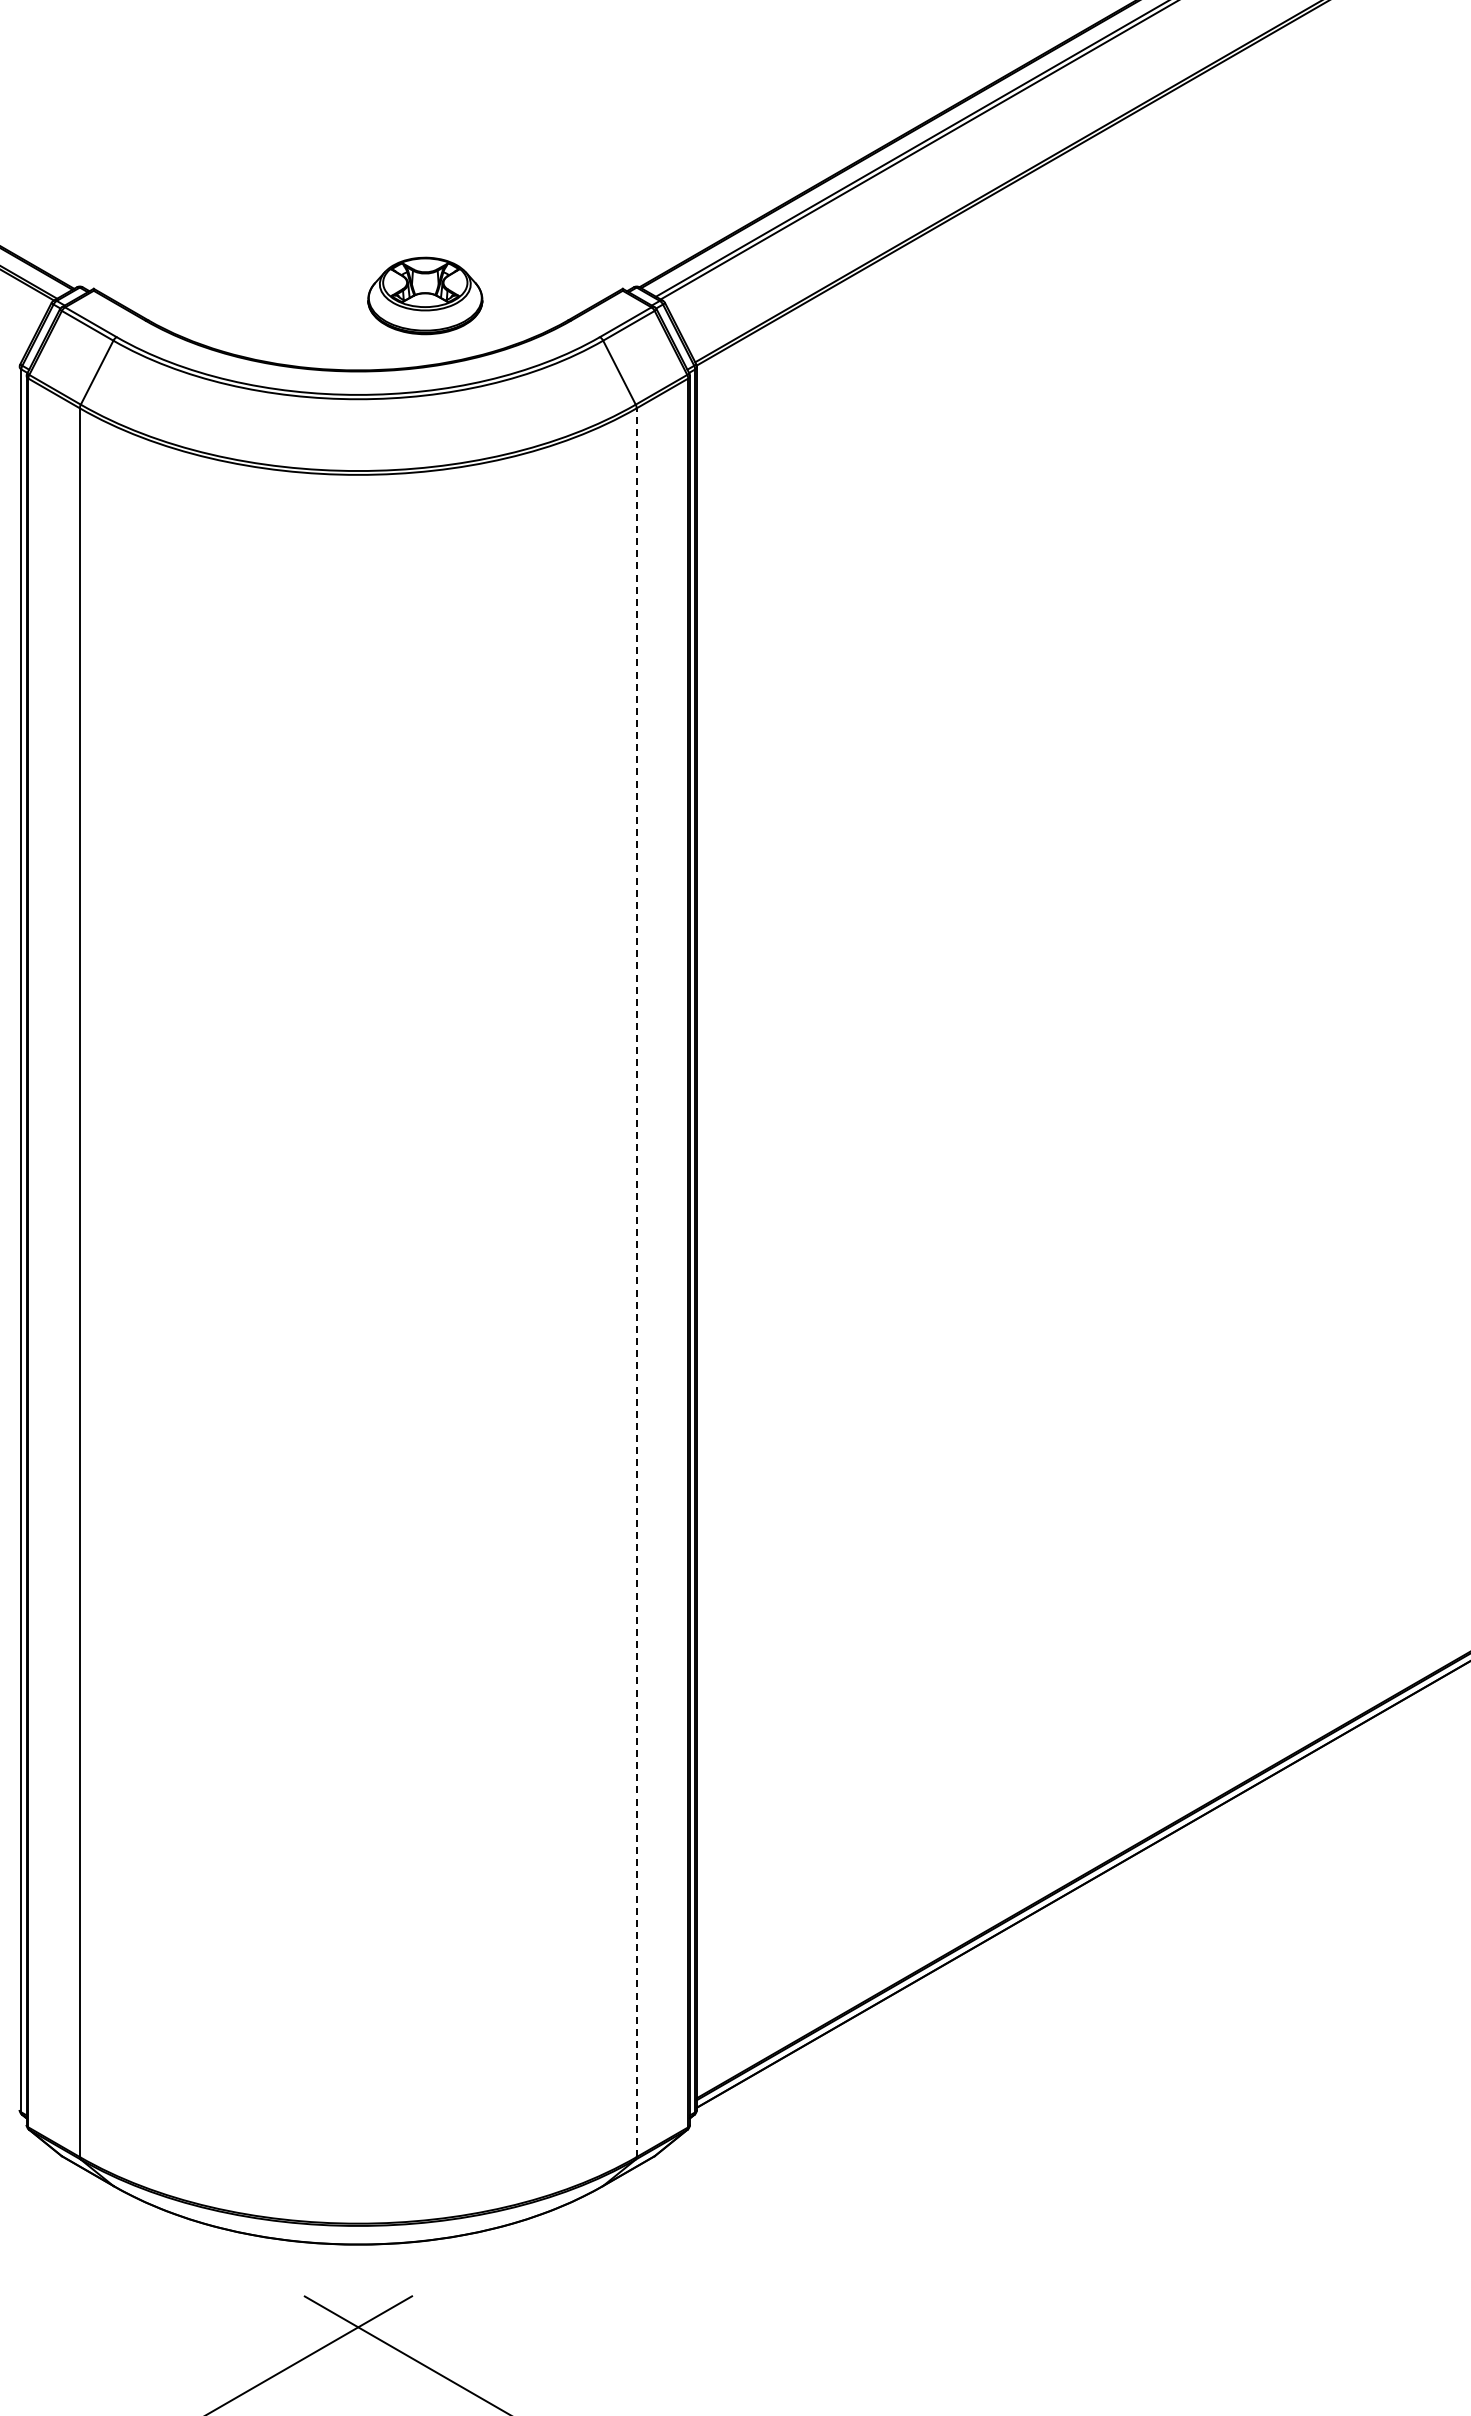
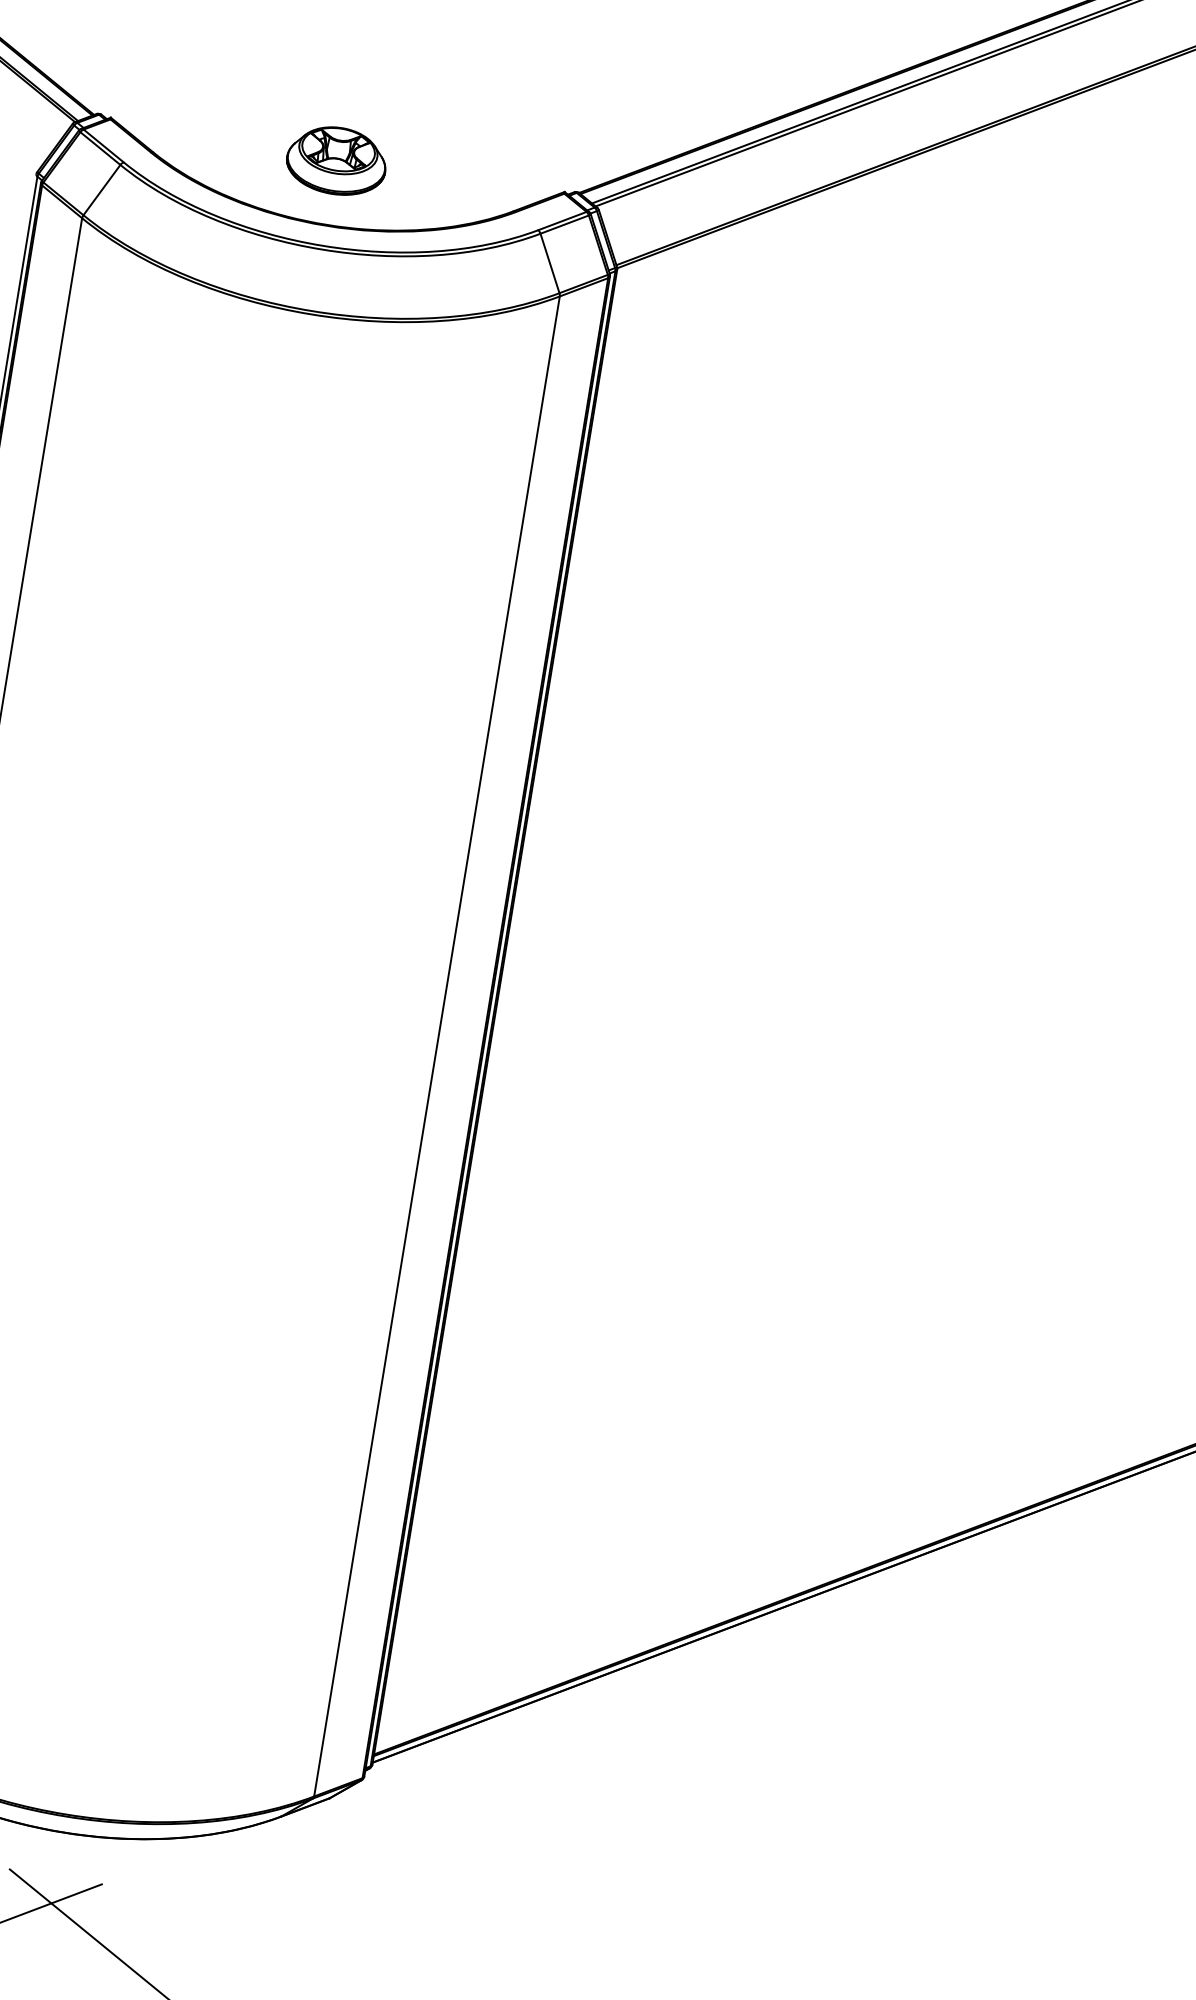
part: (425, 295) -> (336, 160), moved
line: (636, 1282) -> (436, 1046), dashed -> solid

